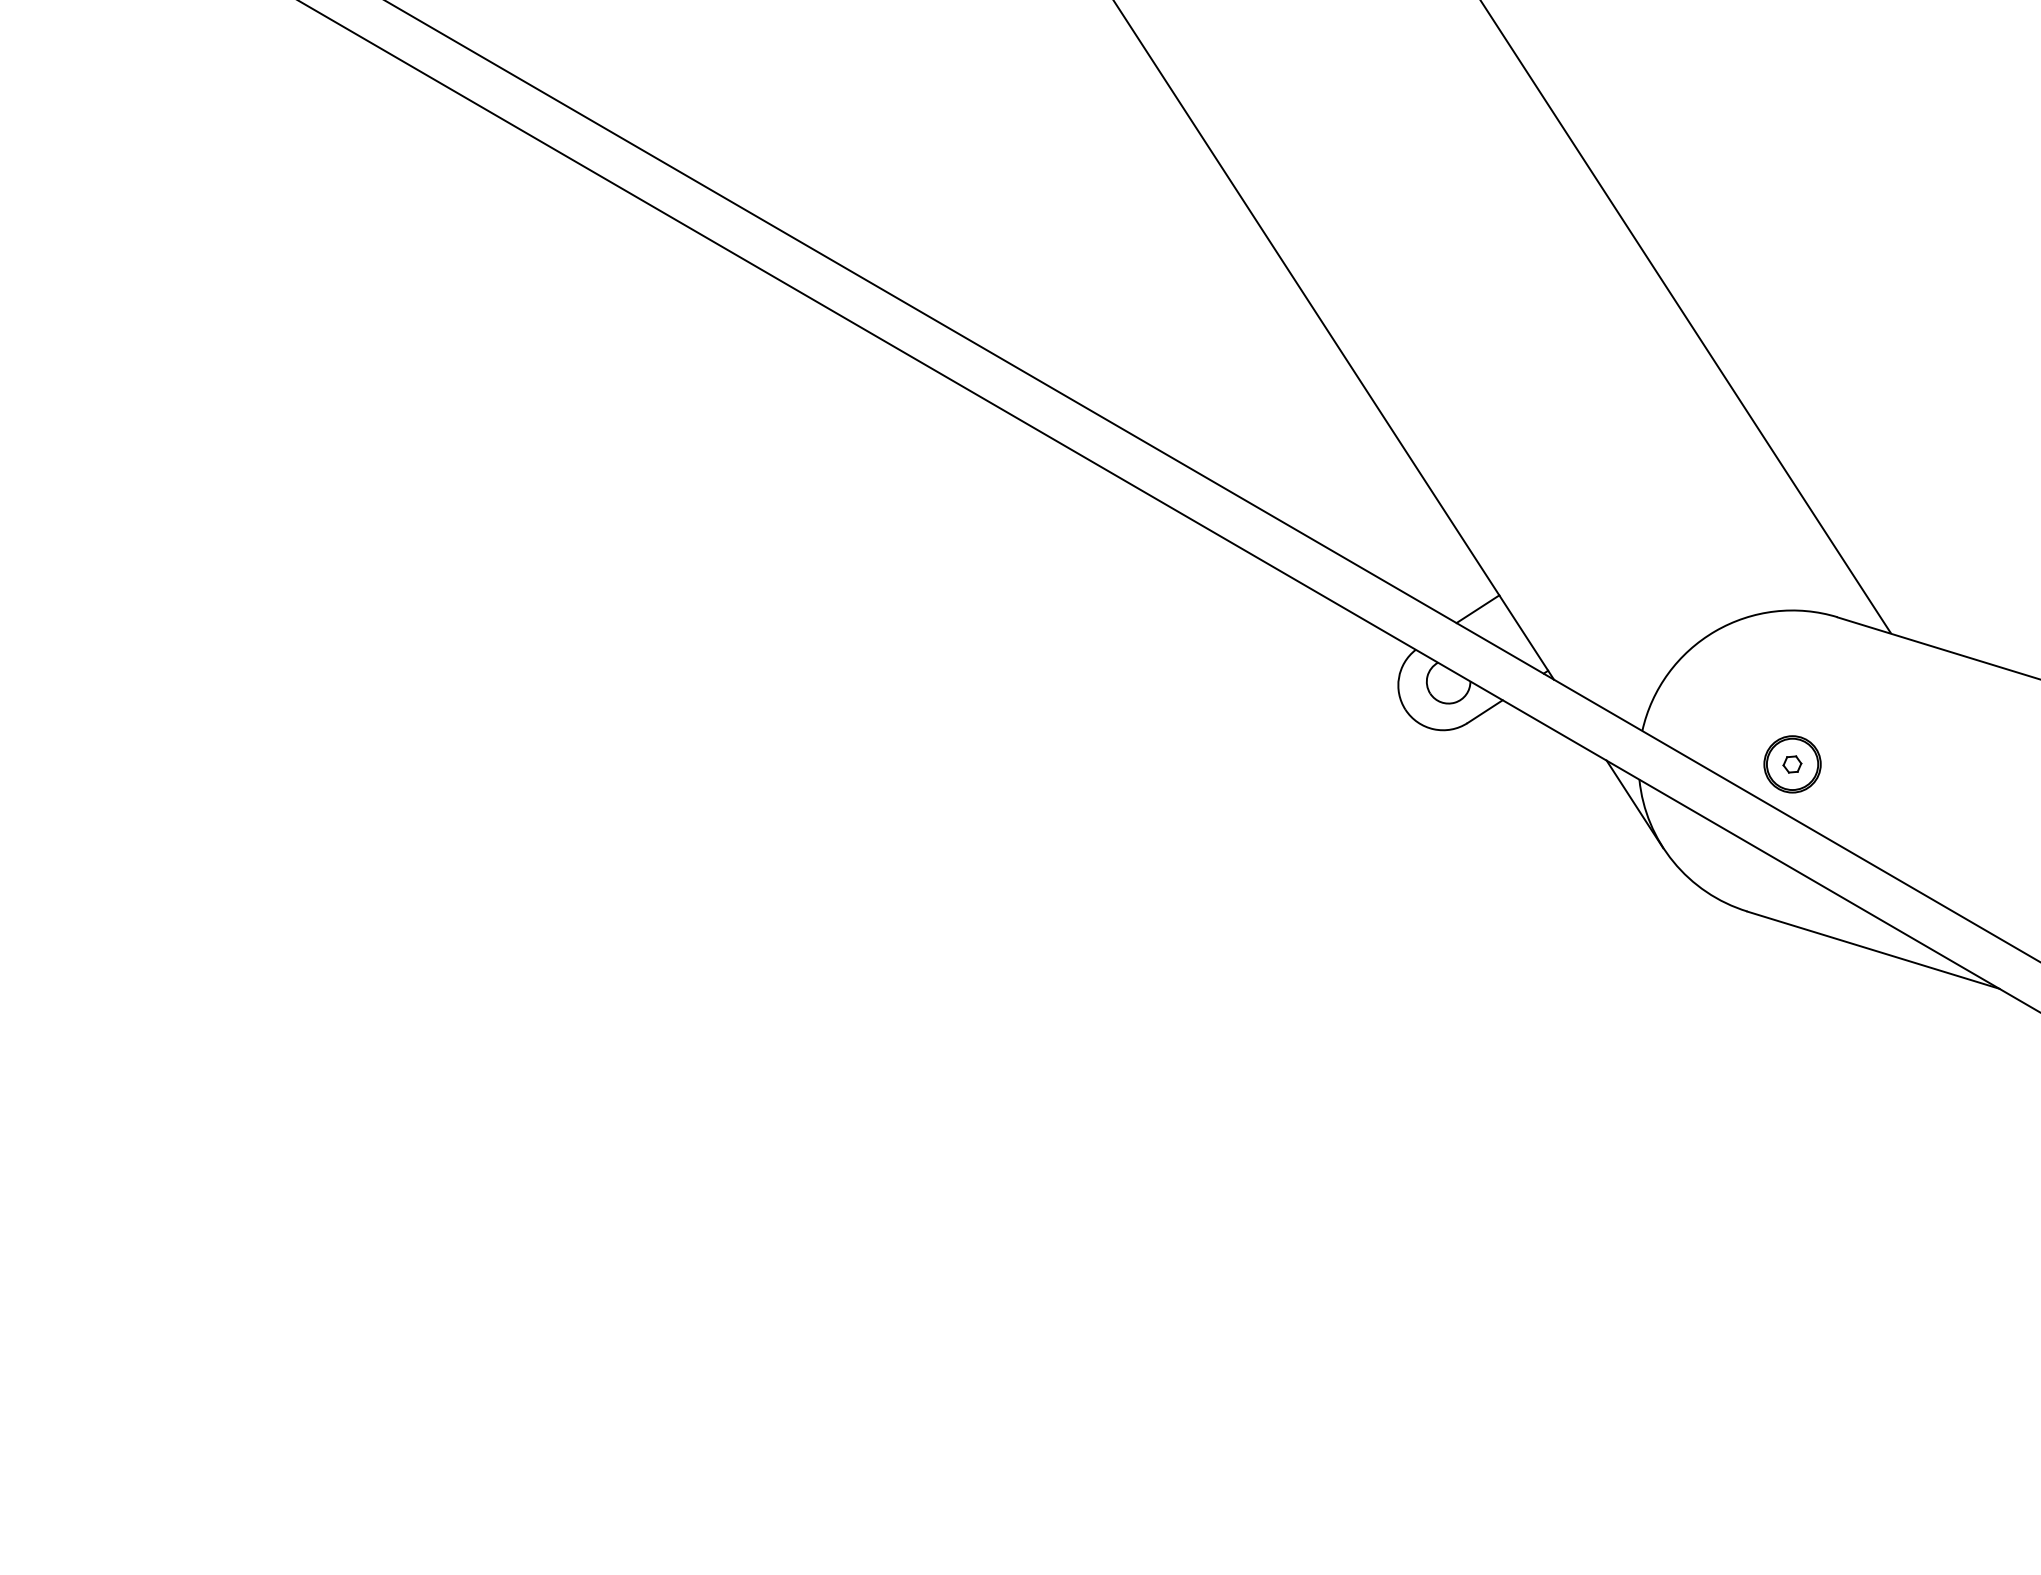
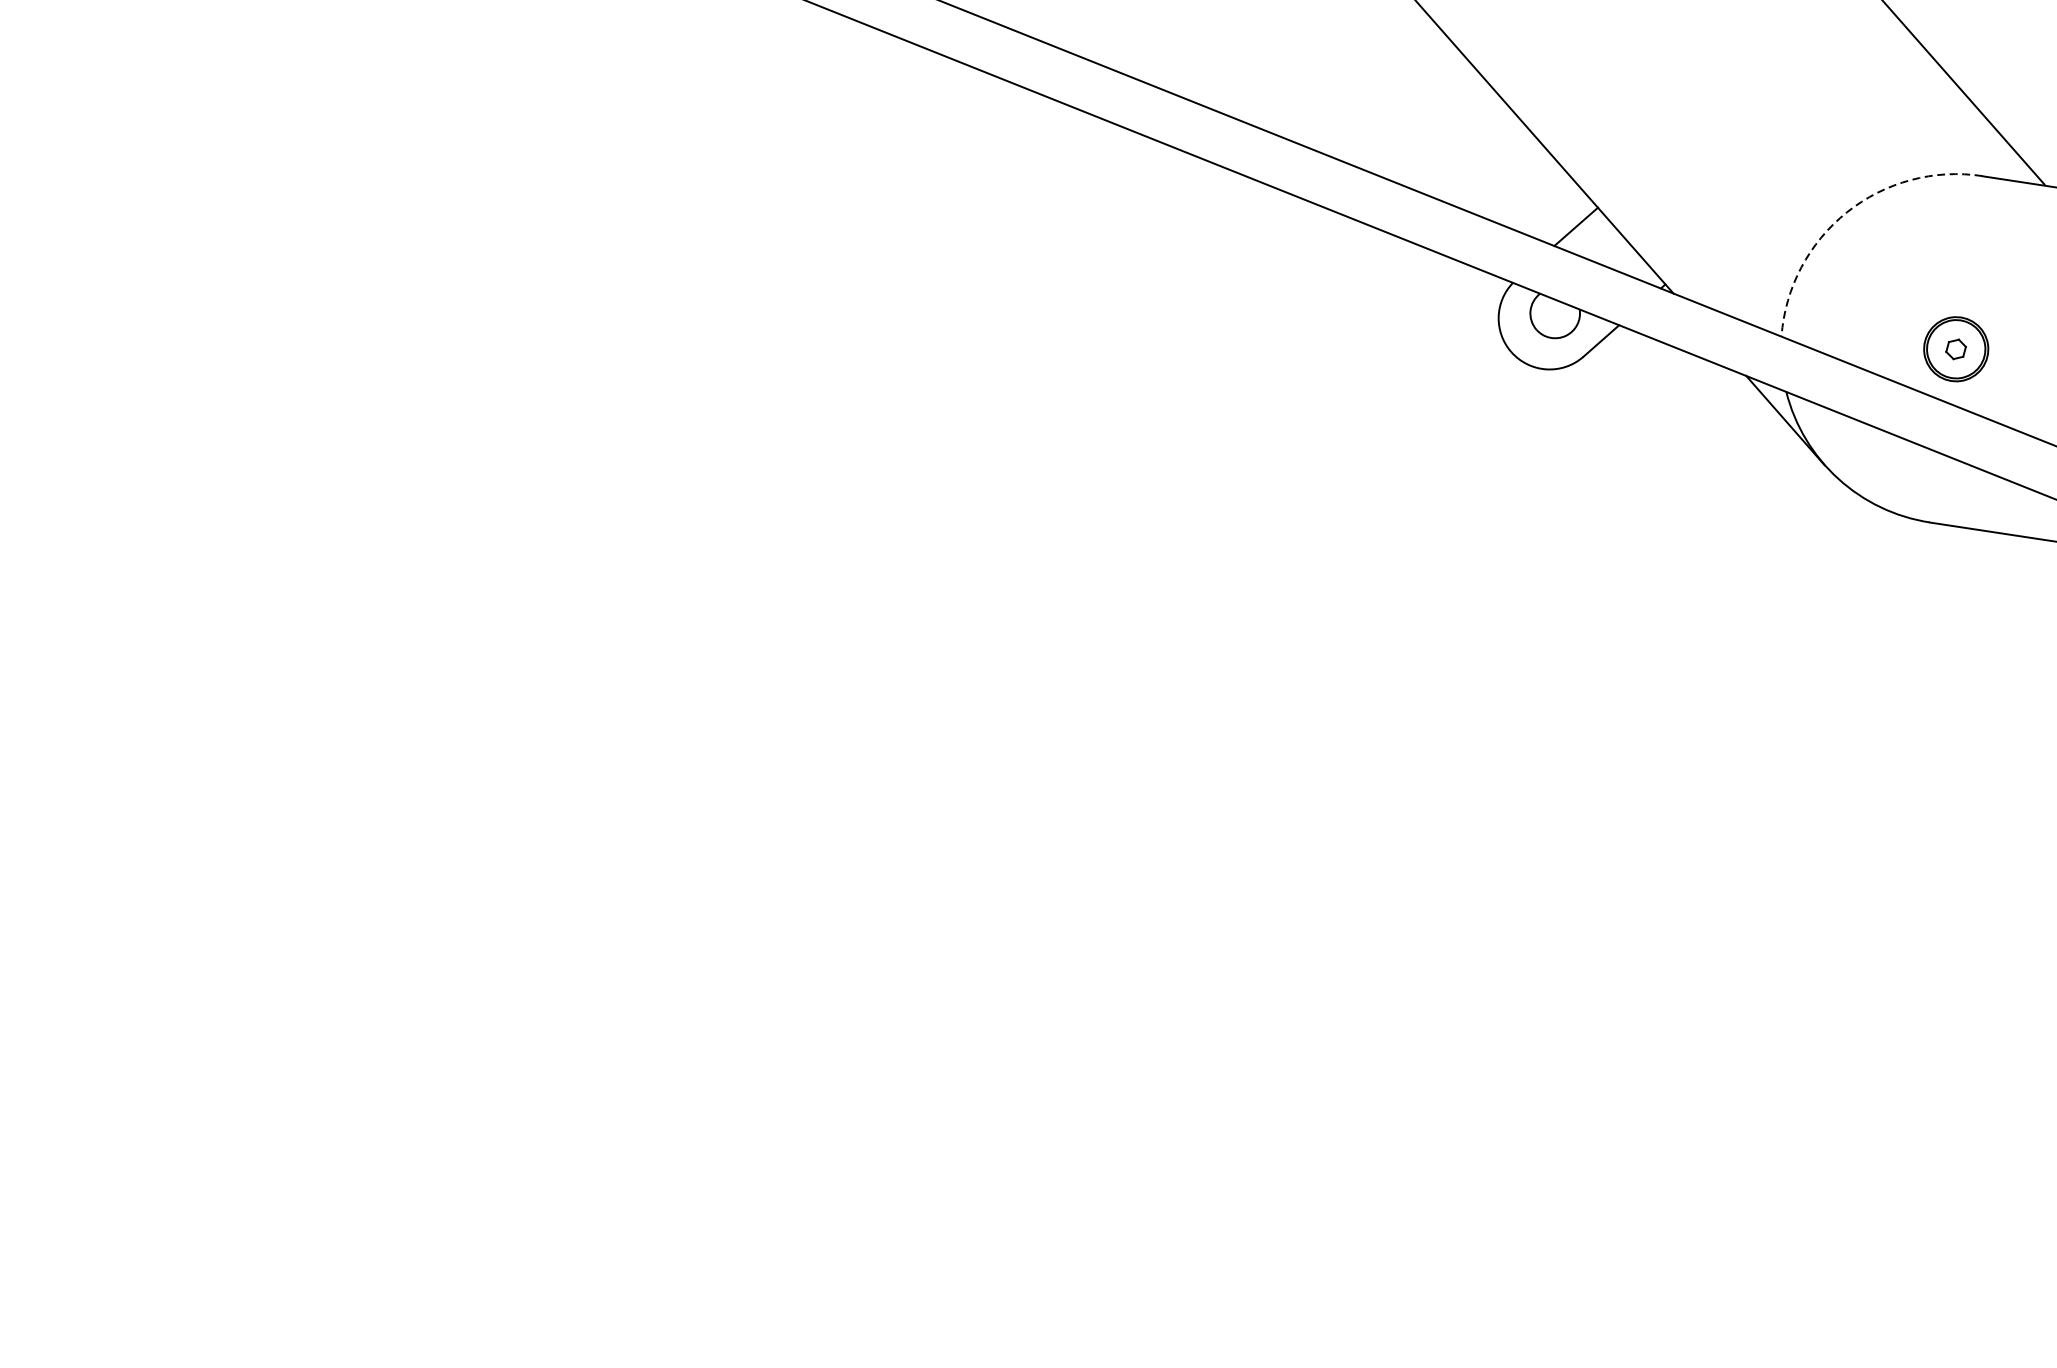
arc: (1715, 631) -> (1847, 212), solid -> dashed

